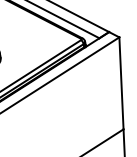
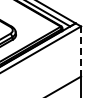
line: (122, 83) -> (81, 51), solid -> dashed

